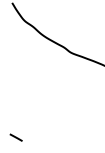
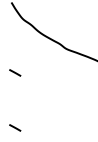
line: (16, 78) -> (15, 72), added

